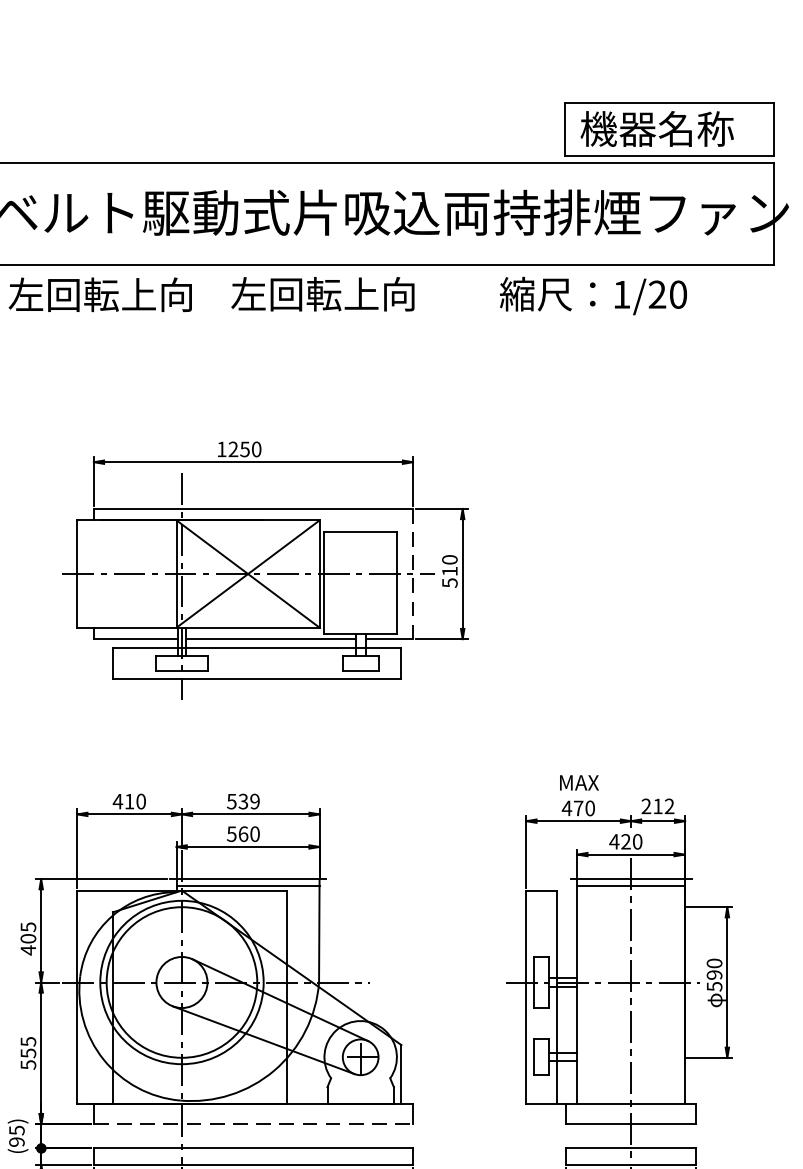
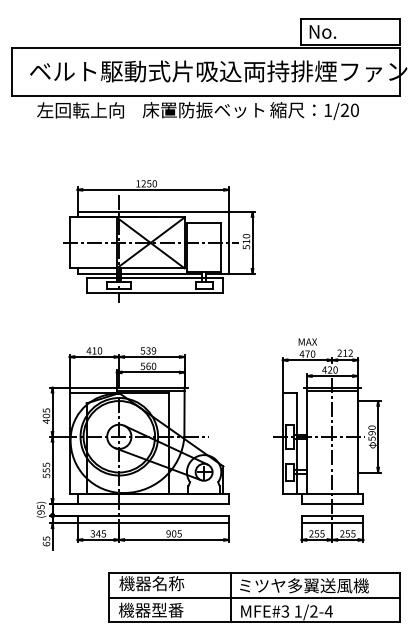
text: (656, 128) -> (344, 31), 機器名称 -> No.
text: (357, 294) -> (202, 110), 左回転上向 -> 床置防振ベット
line: (412, 573) -> (228, 242), dashed -> solid
line: (253, 1125) -> (153, 504), dashed -> solid

